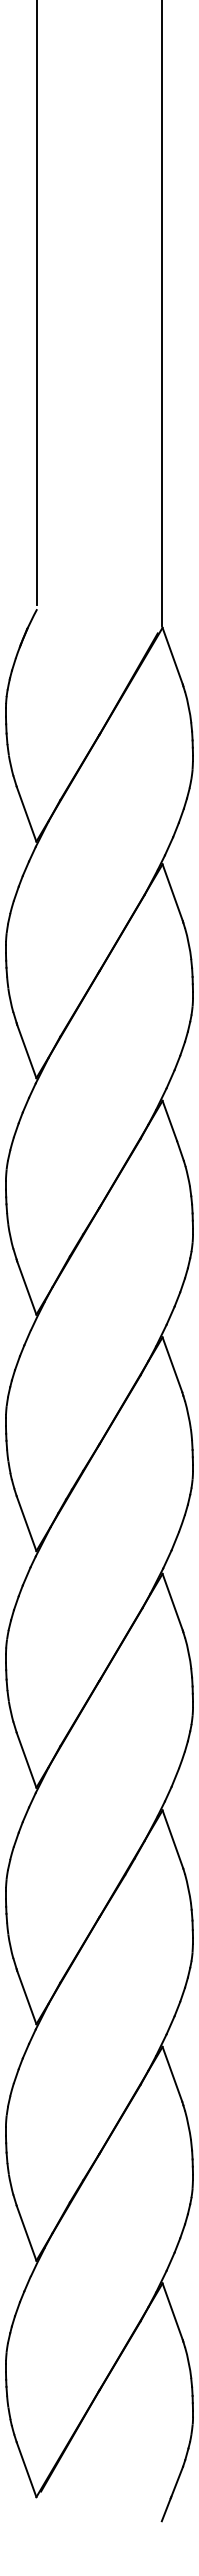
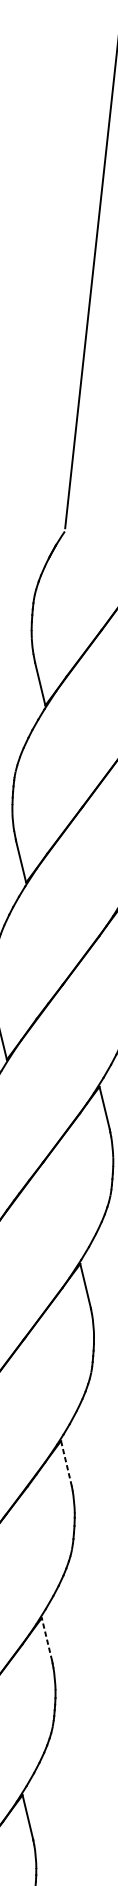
line: (172, 1839) -> (66, 1463), solid -> dashed
line: (172, 2073) -> (47, 1638), solid -> dashed

